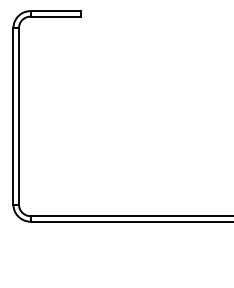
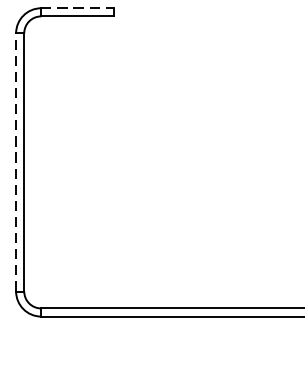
line: (55, 11) -> (77, 8), solid -> dashed
line: (13, 115) -> (16, 161), solid -> dashed

